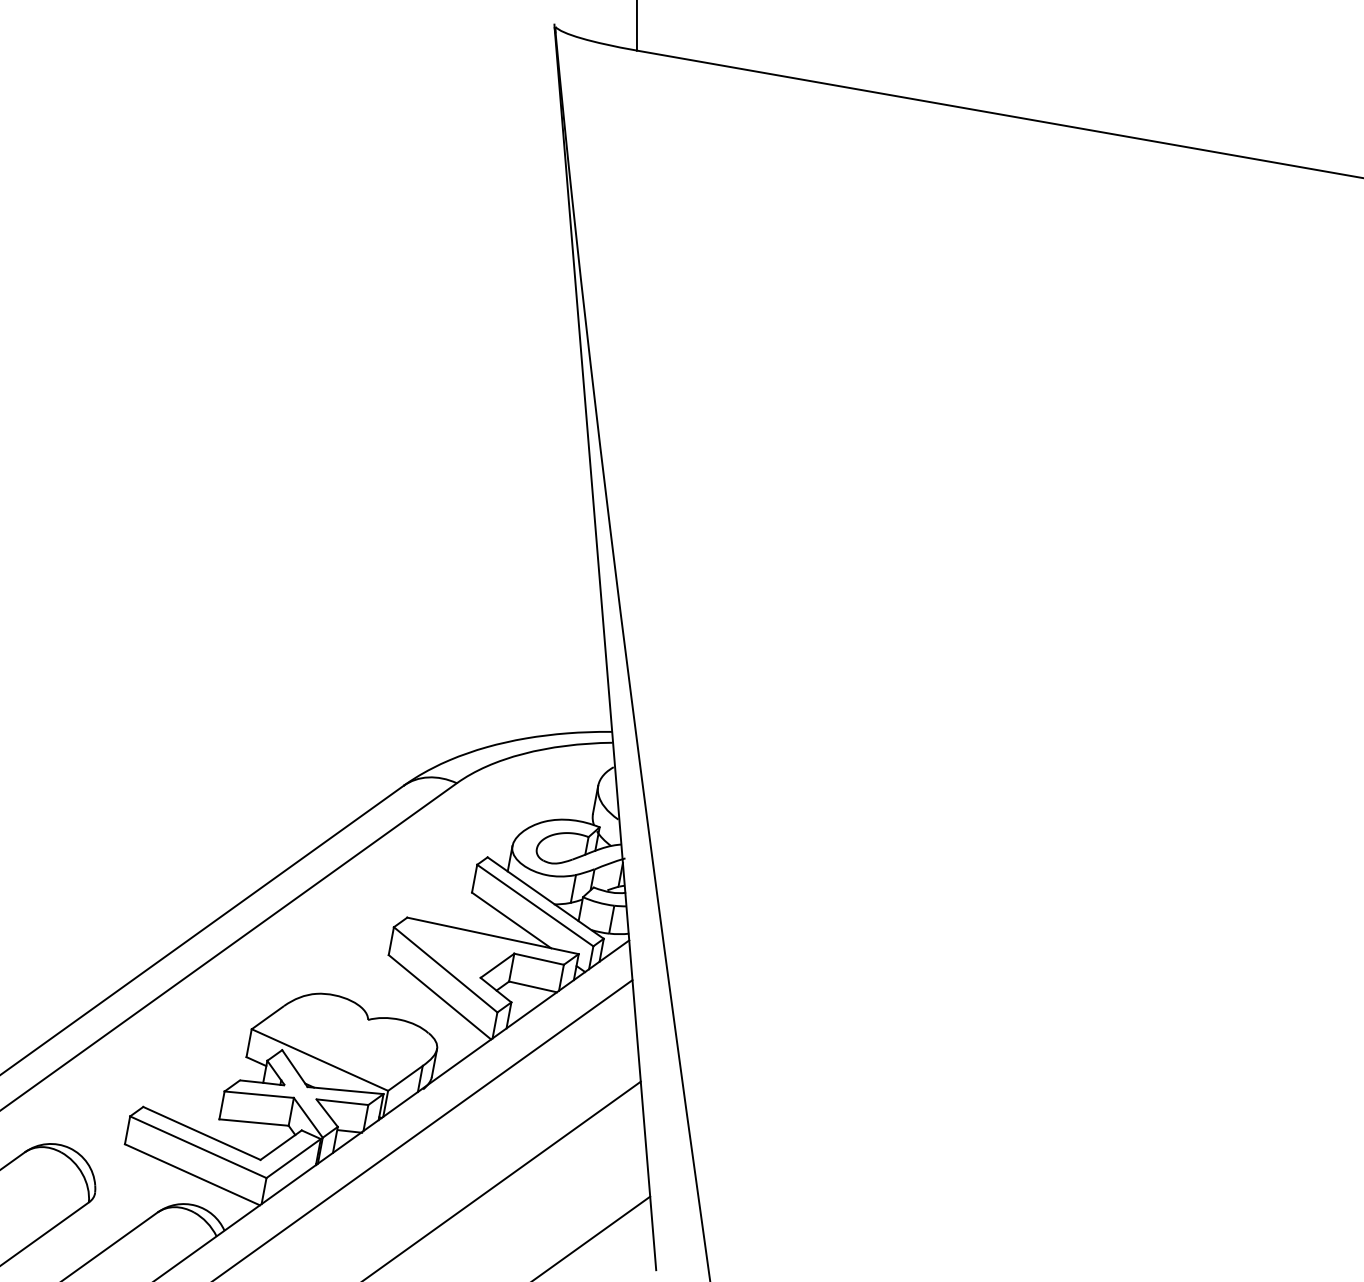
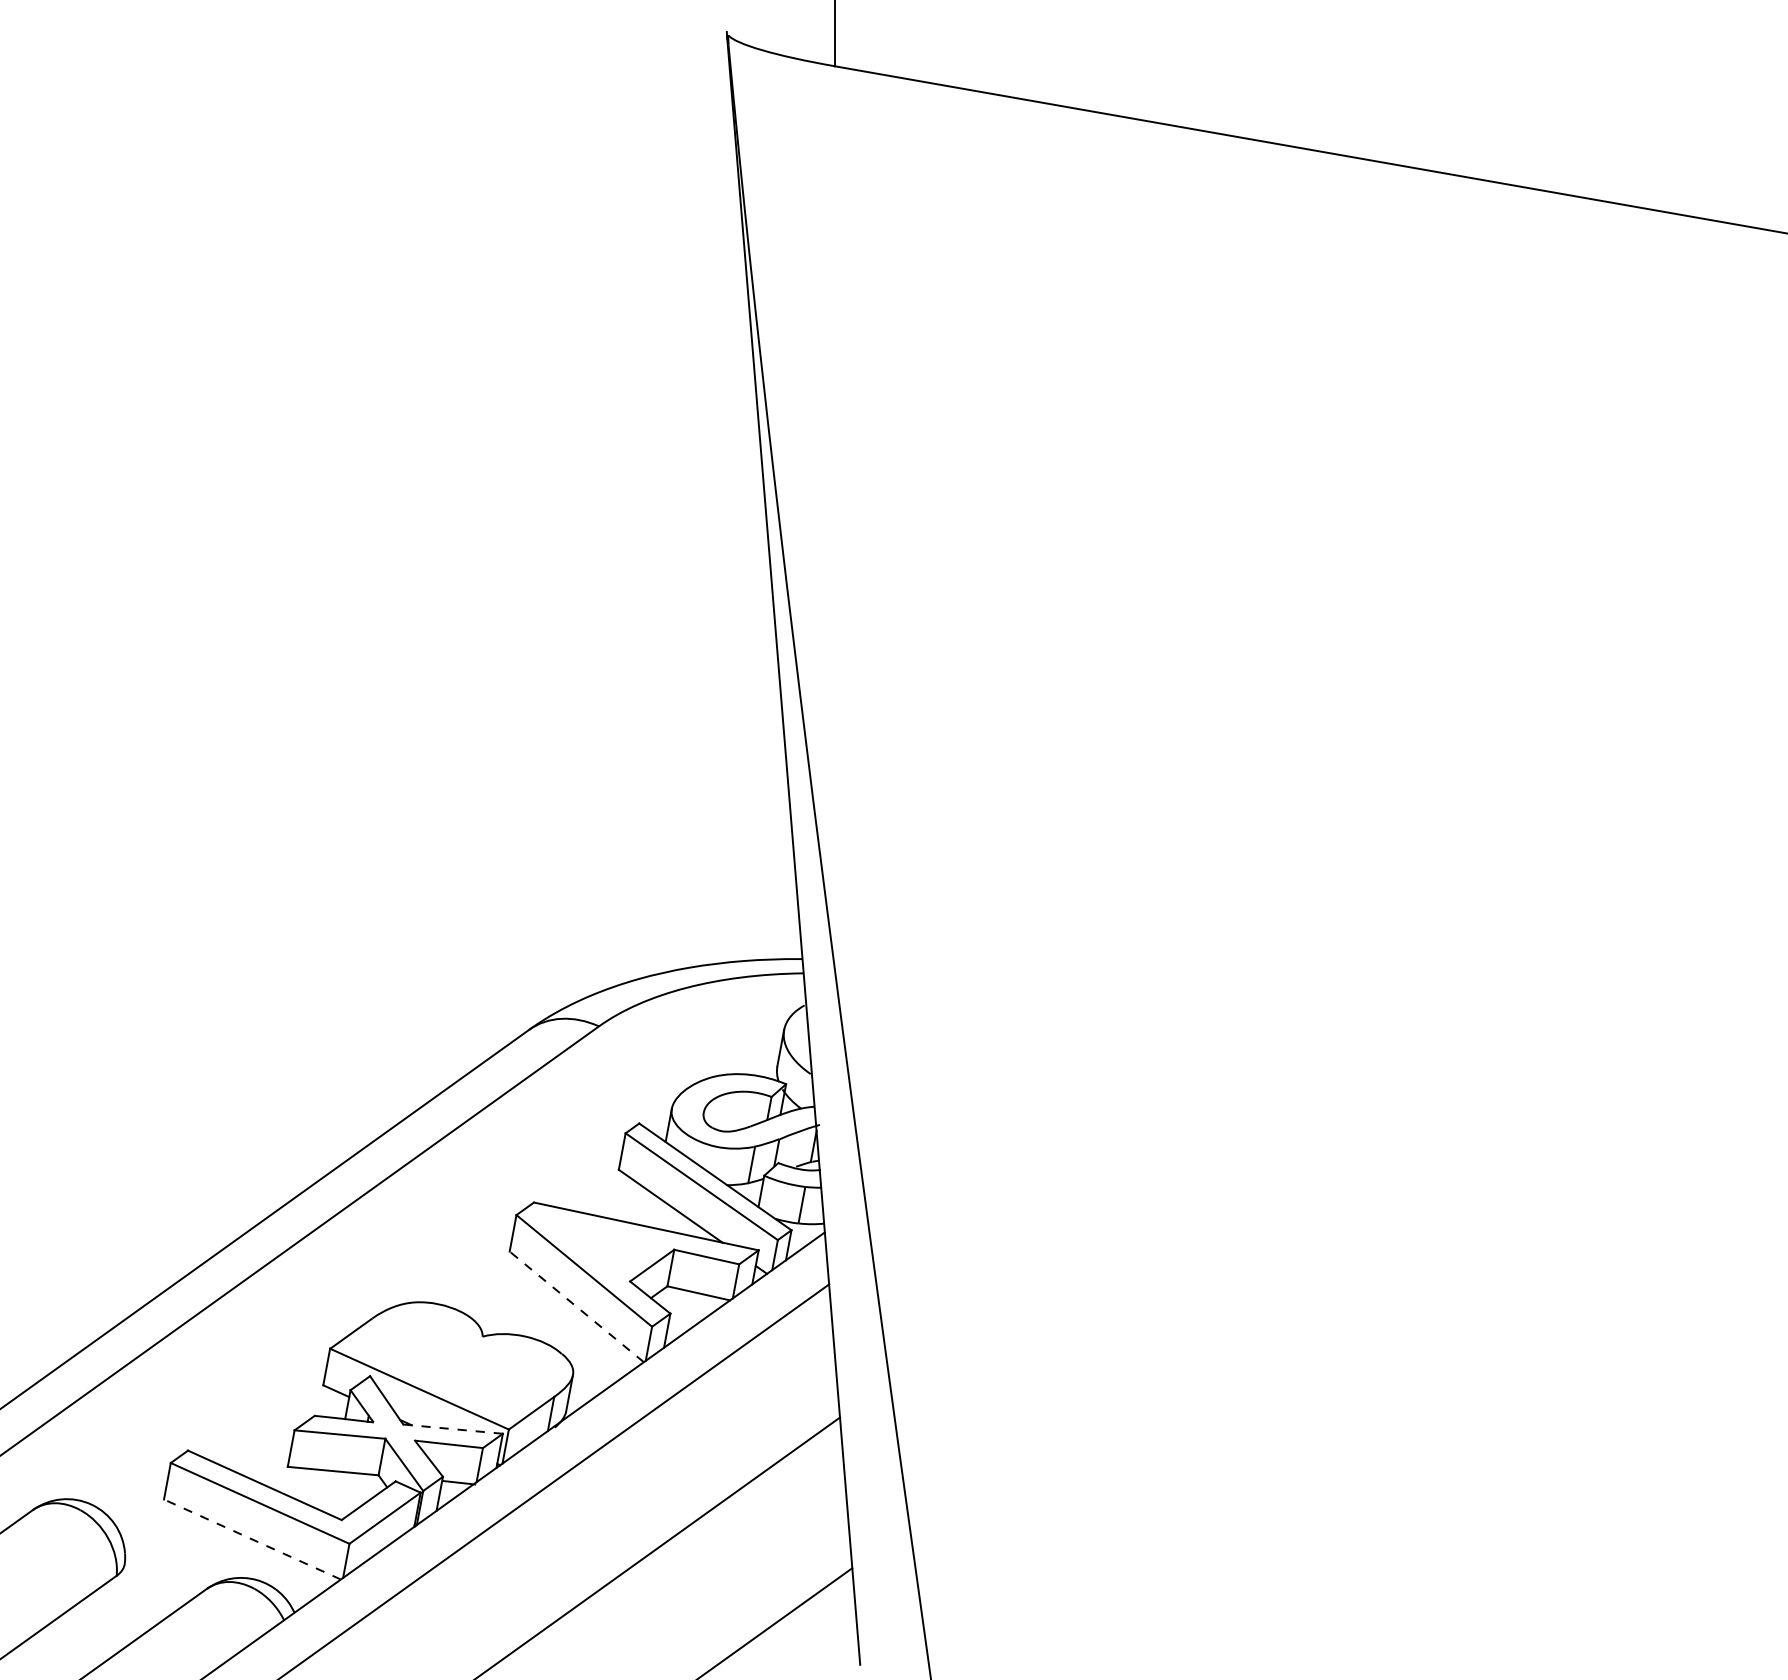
line: (439, 996) -> (576, 1305), solid -> dashed
line: (345, 1090) -> (453, 1429), solid -> dashed
line: (192, 1174) -> (252, 1539), solid -> dashed

